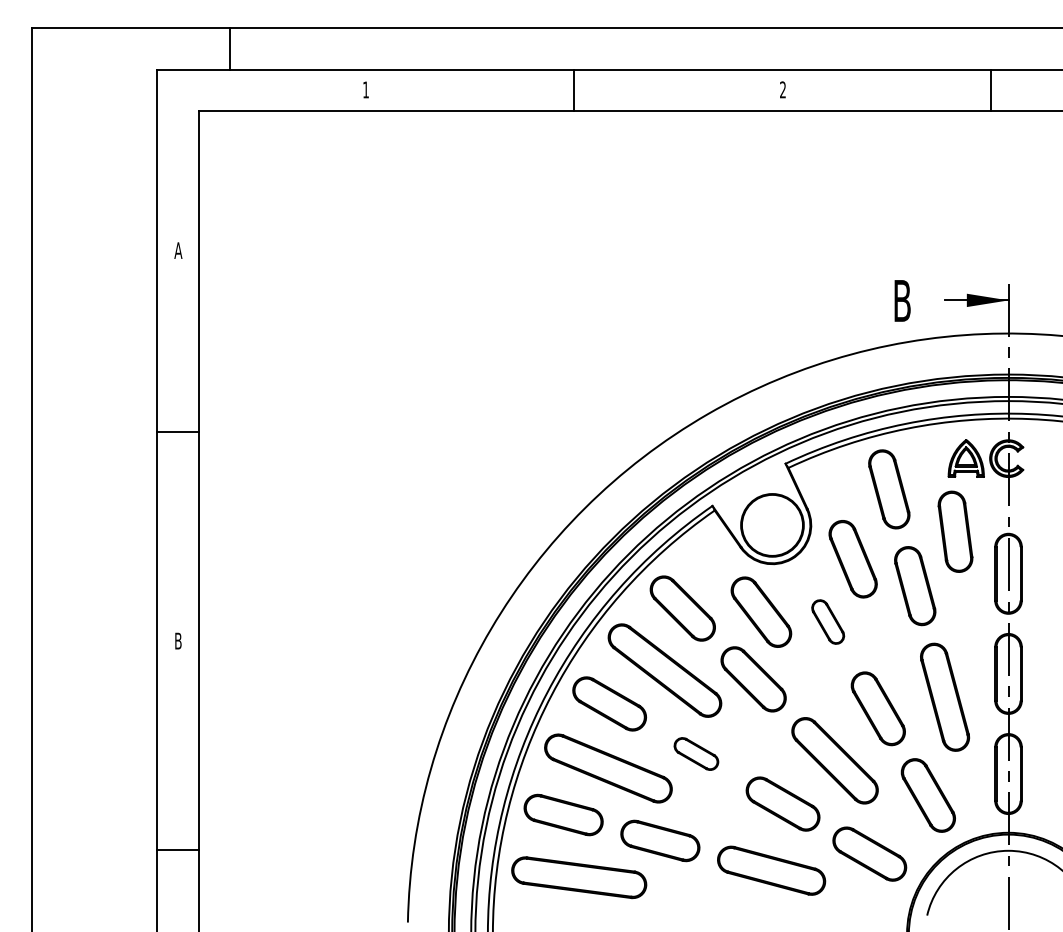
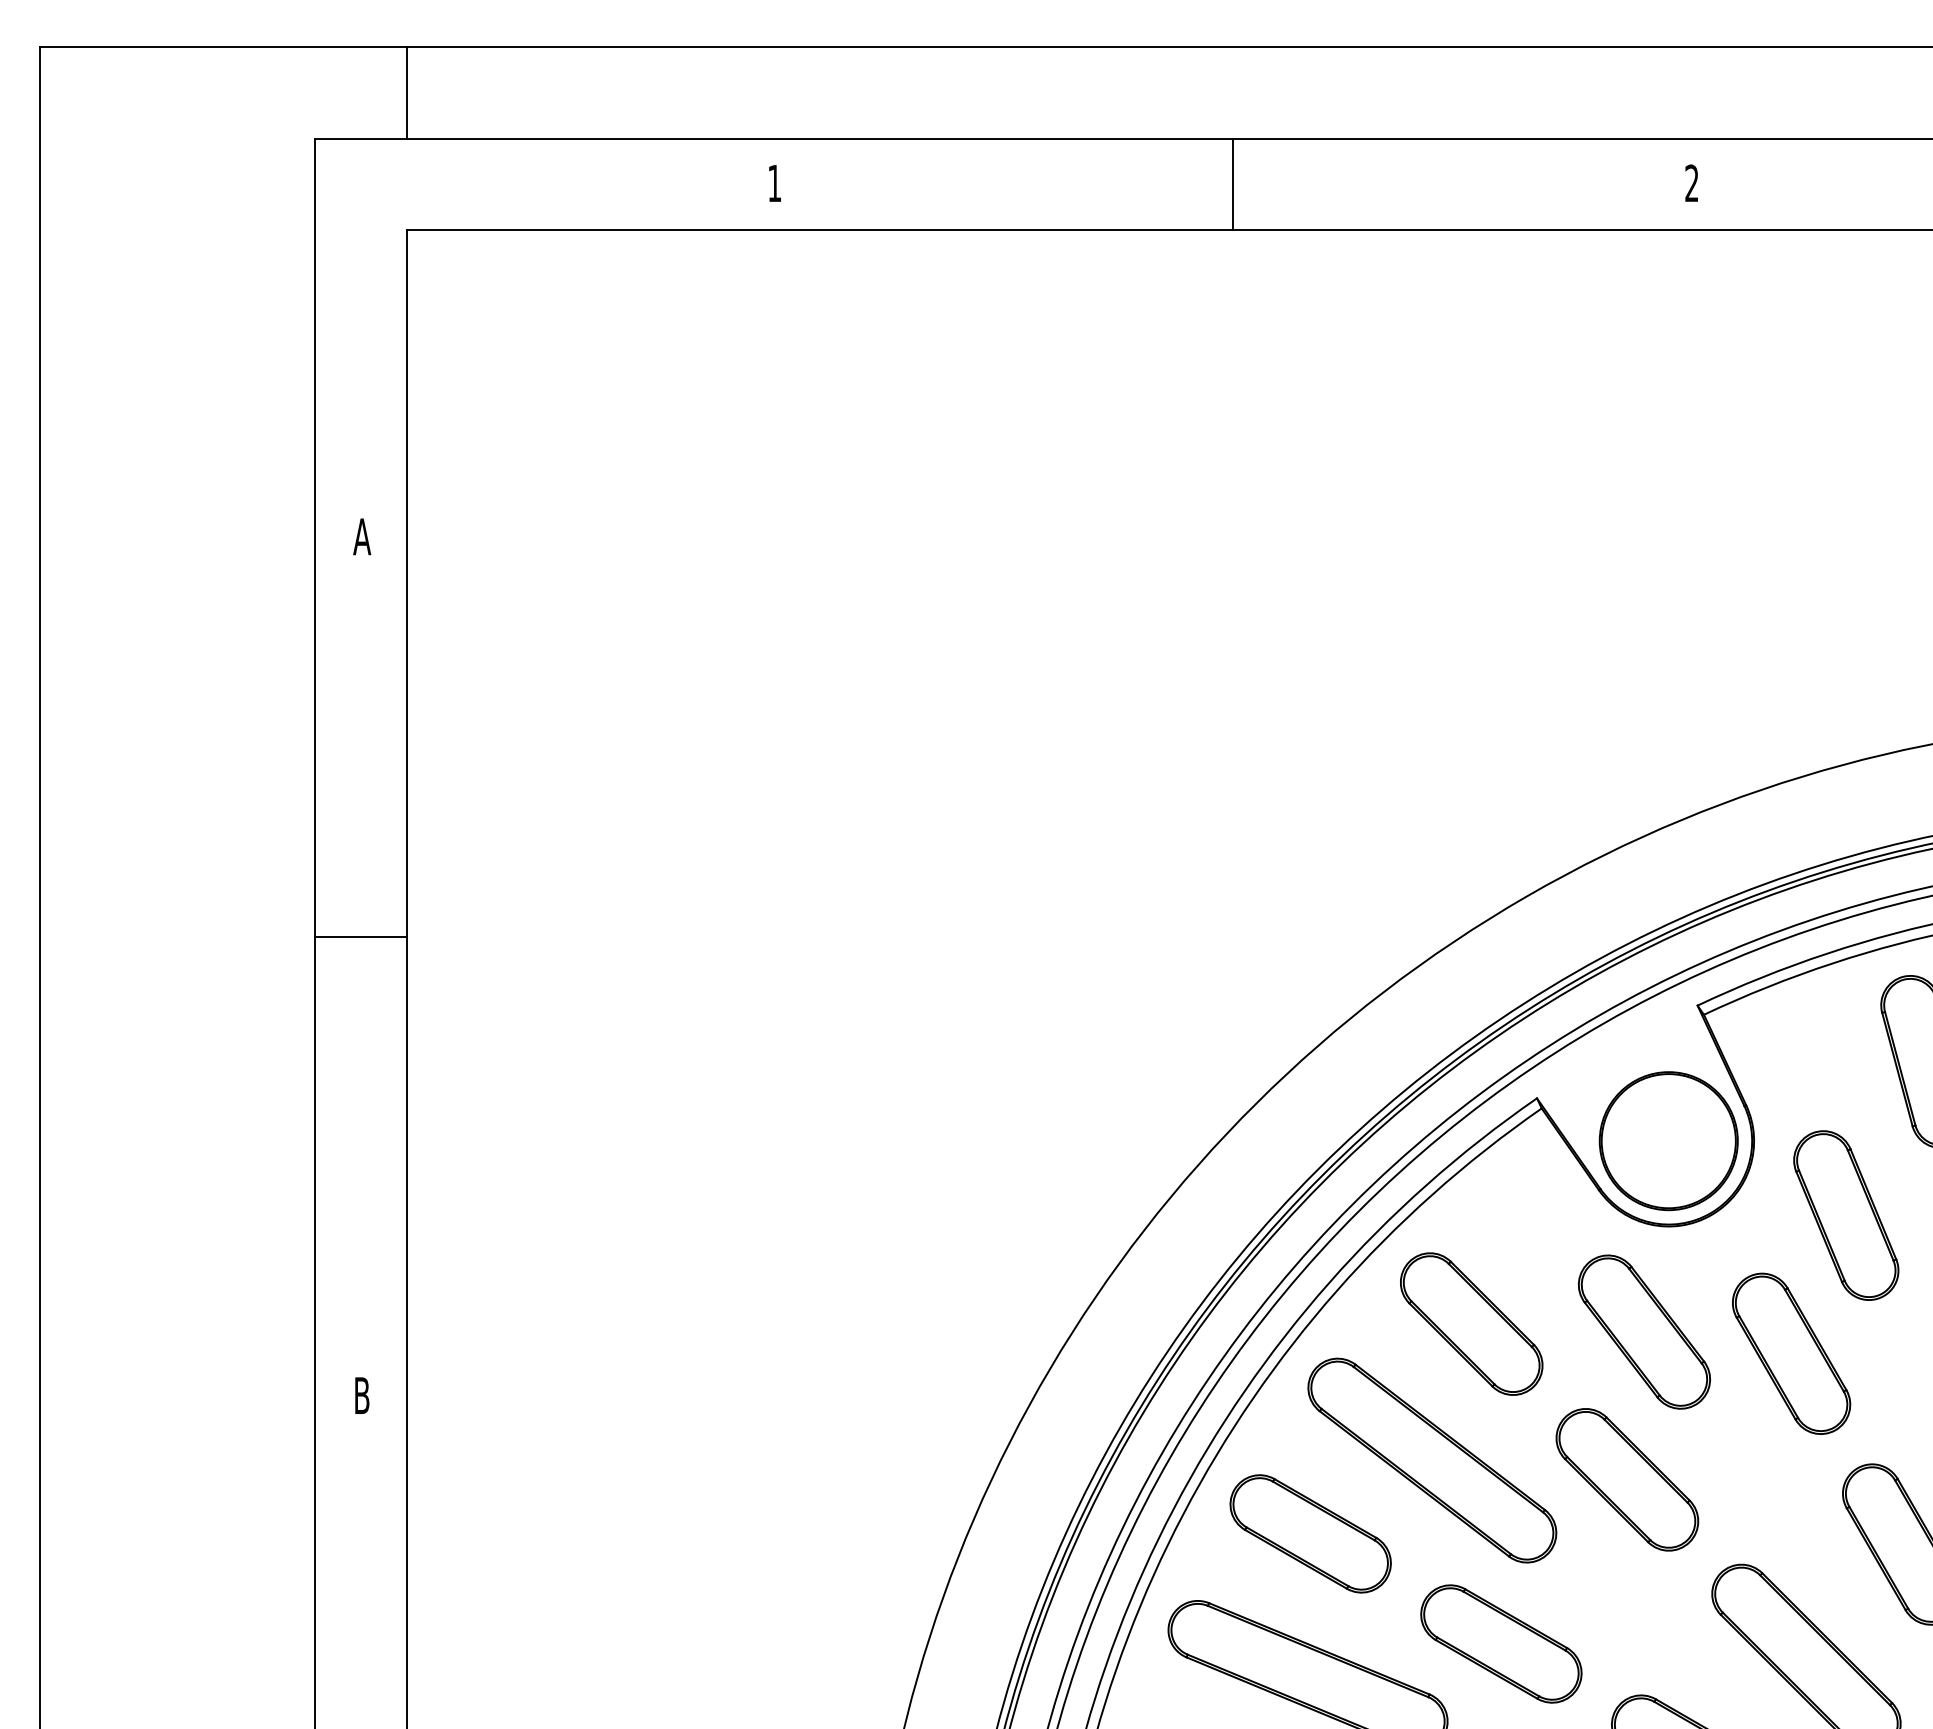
line: (229, 48) -> (406, 92), moved
part: (827, 621) -> (1789, 1352), size x1.67
part: (696, 753) -> (1501, 1642), size x1.67

